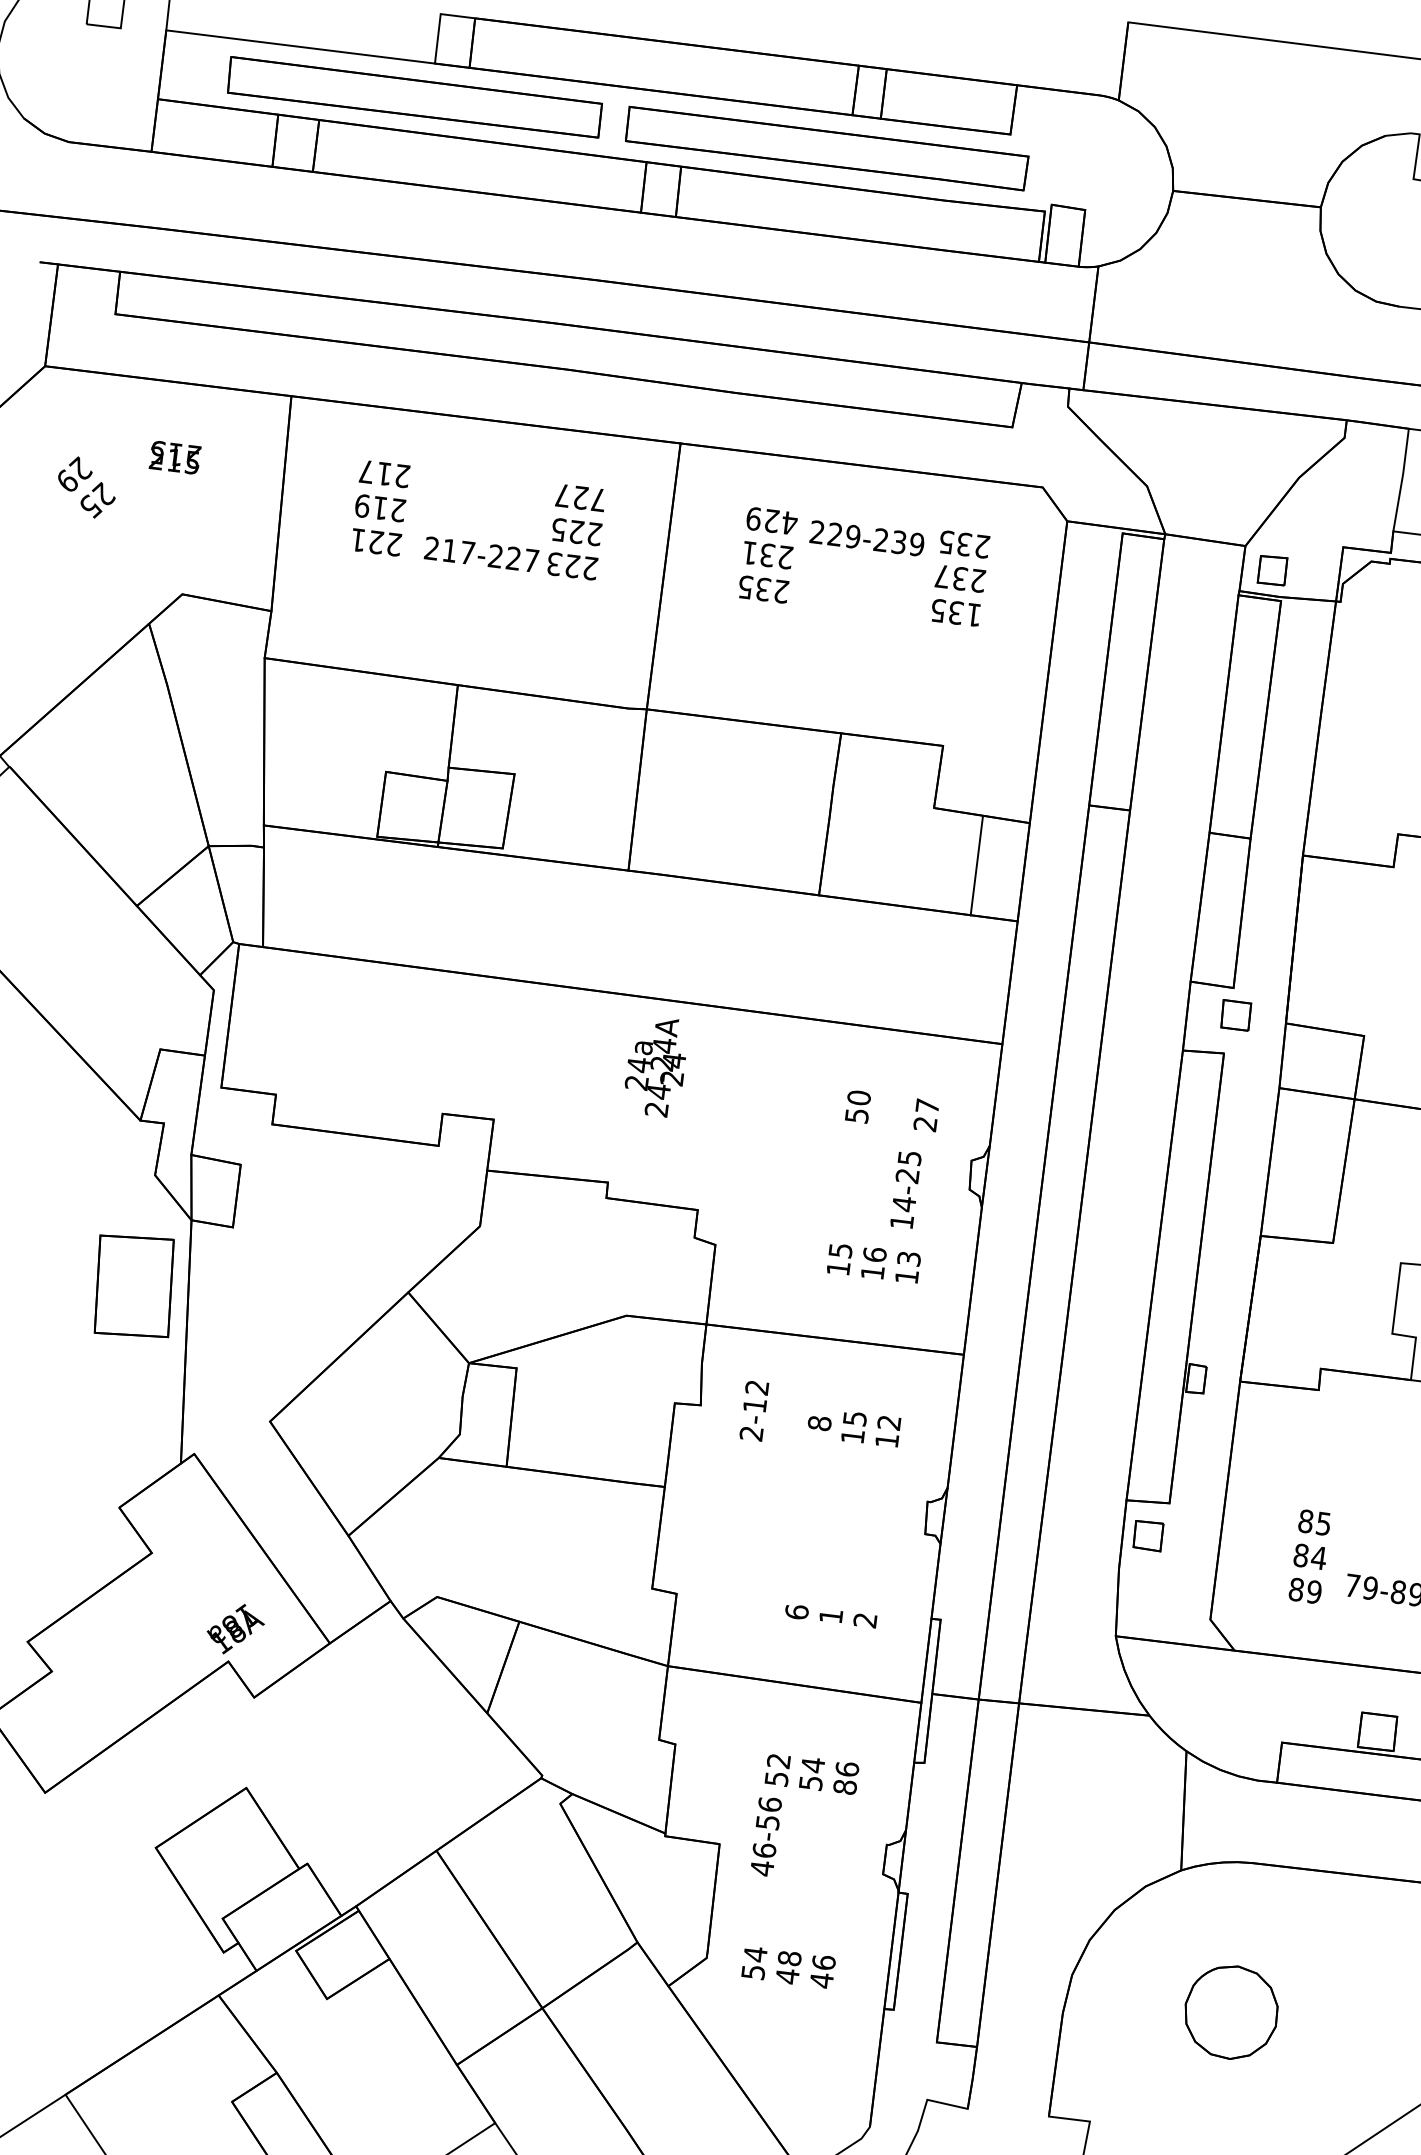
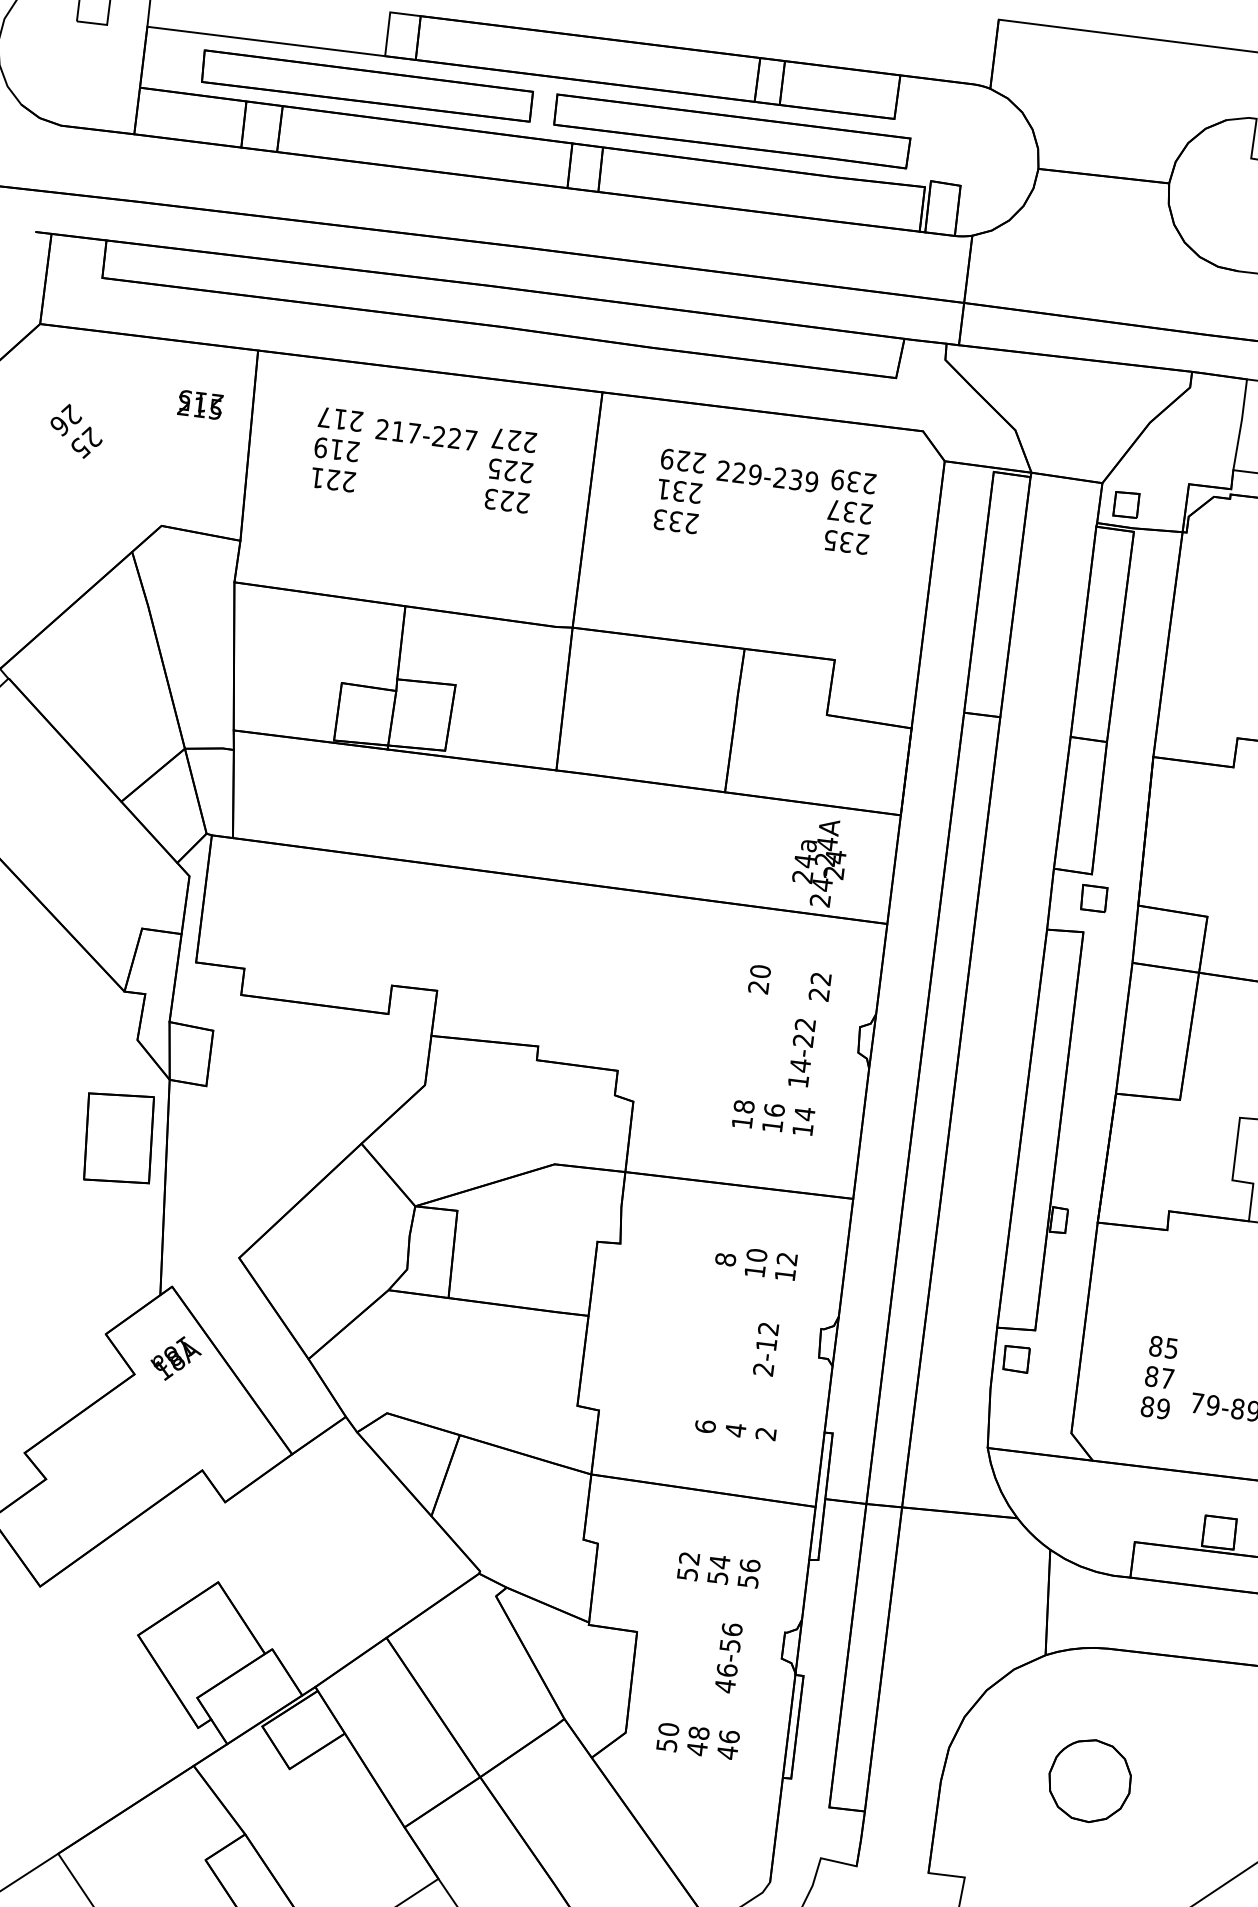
text: (174, 457) -> (199, 404), moved
text: (67, 481) -> (59, 426), 29 -> 26
text: (598, 500) -> (529, 442), 727 -> 227
text: (789, 523) -> (698, 463), 429 -> 229
text: (946, 542) -> (837, 480), 235 -> 239
text: (481, 553) -> (426, 434), moved
text: (744, 587) -> (659, 519), 235 -> 233
text: (974, 615) -> (862, 544), 135 -> 235
line: (976, 866) -> (906, 772), moved
text: (654, 1068) -> (818, 864), moved
text: (927, 1106) -> (821, 979), 27 -> 22
text: (856, 1116) -> (758, 988), 50 -> 20
text: (909, 1158) -> (805, 1025), 14-25 -> 14-22
text: (840, 1250) -> (744, 1106), 15 -> 18
text: (908, 1259) -> (804, 1114), 13 -> 14
text: (754, 1411) -> (766, 1349), moved
text: (854, 1418) -> (756, 1255), 15 -> 10
text: (1318, 1557) -> (1167, 1378), 84 -> 87
text: (831, 1616) -> (736, 1430), 1 -> 4
text: (235, 1629) -> (175, 1358), moved
text: (844, 1787) -> (747, 1581), 86 -> 56
text: (766, 1836) -> (729, 1657), moved
text: (755, 1954) -> (668, 1729), 54 -> 50

